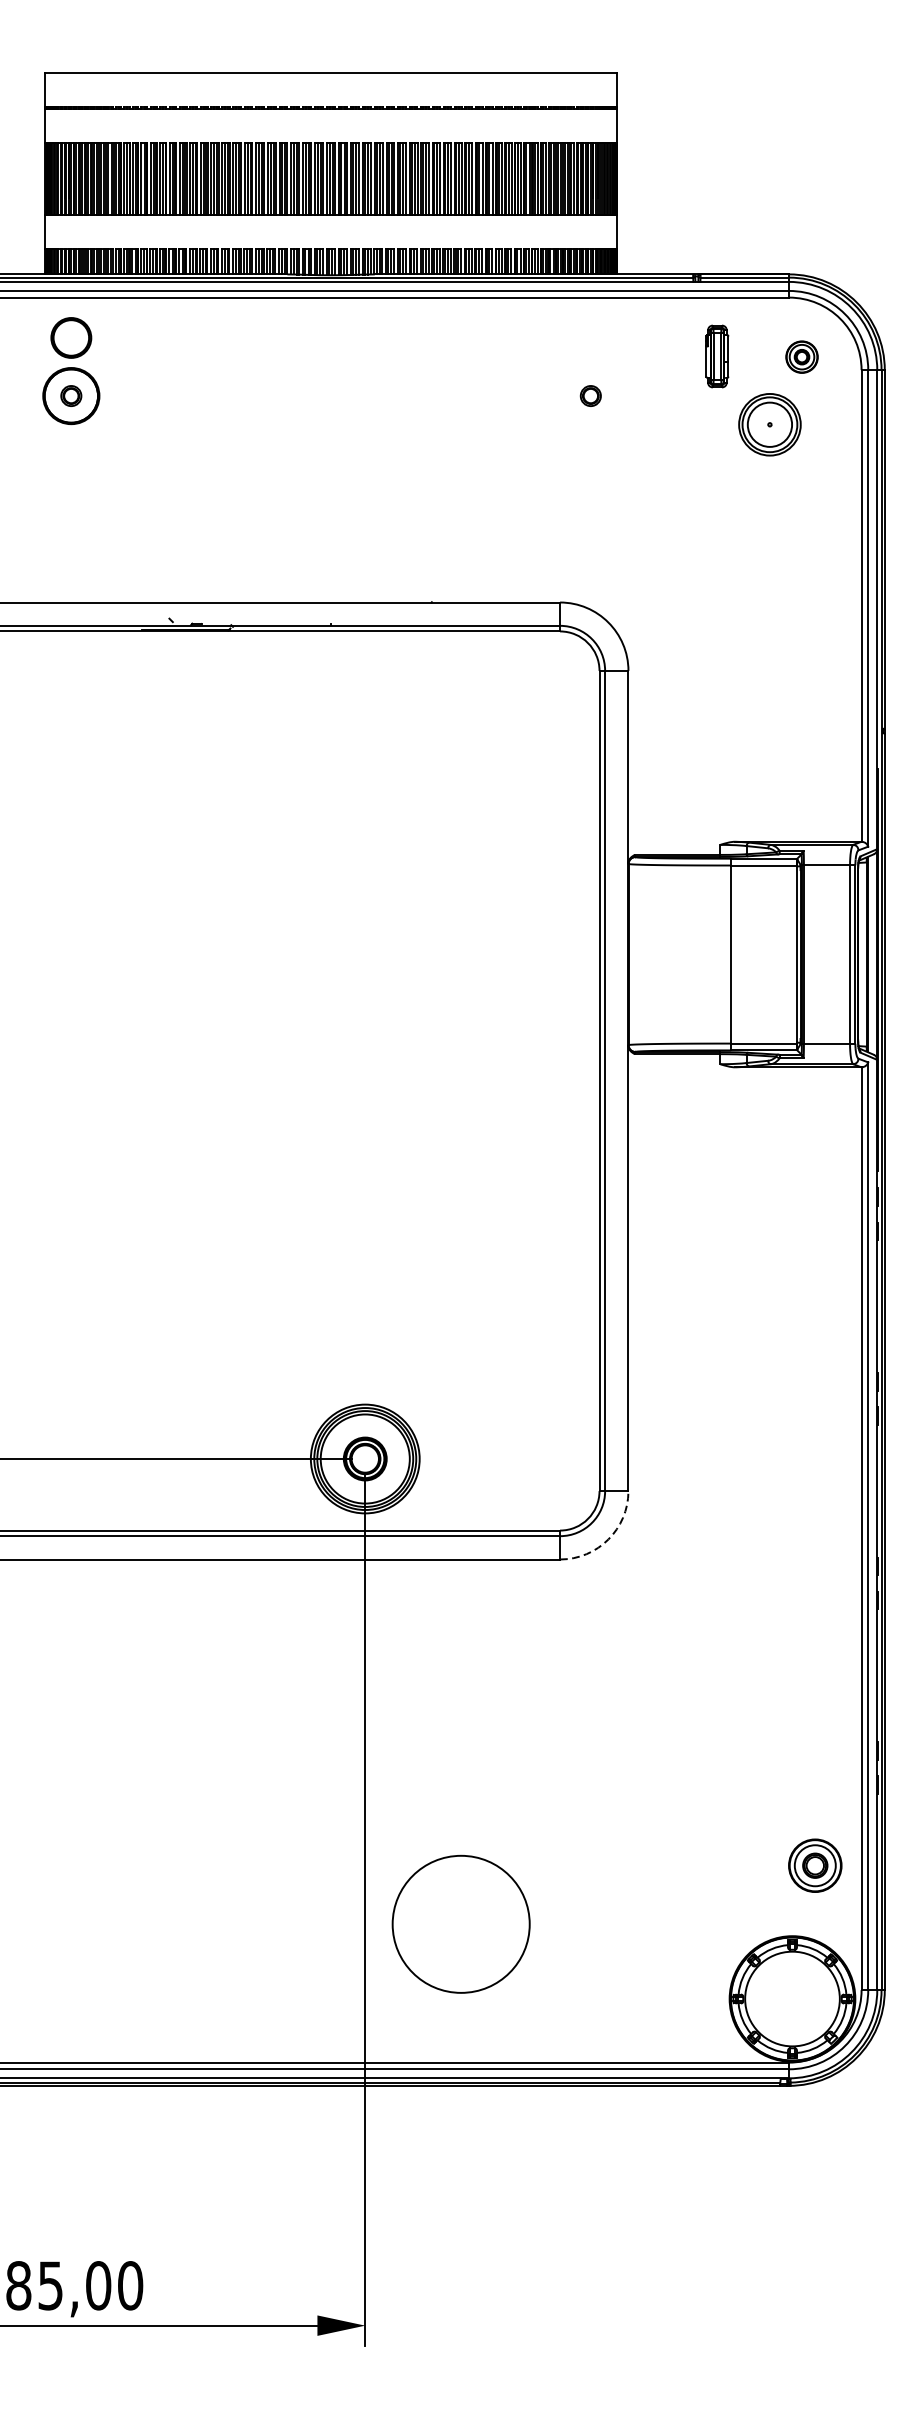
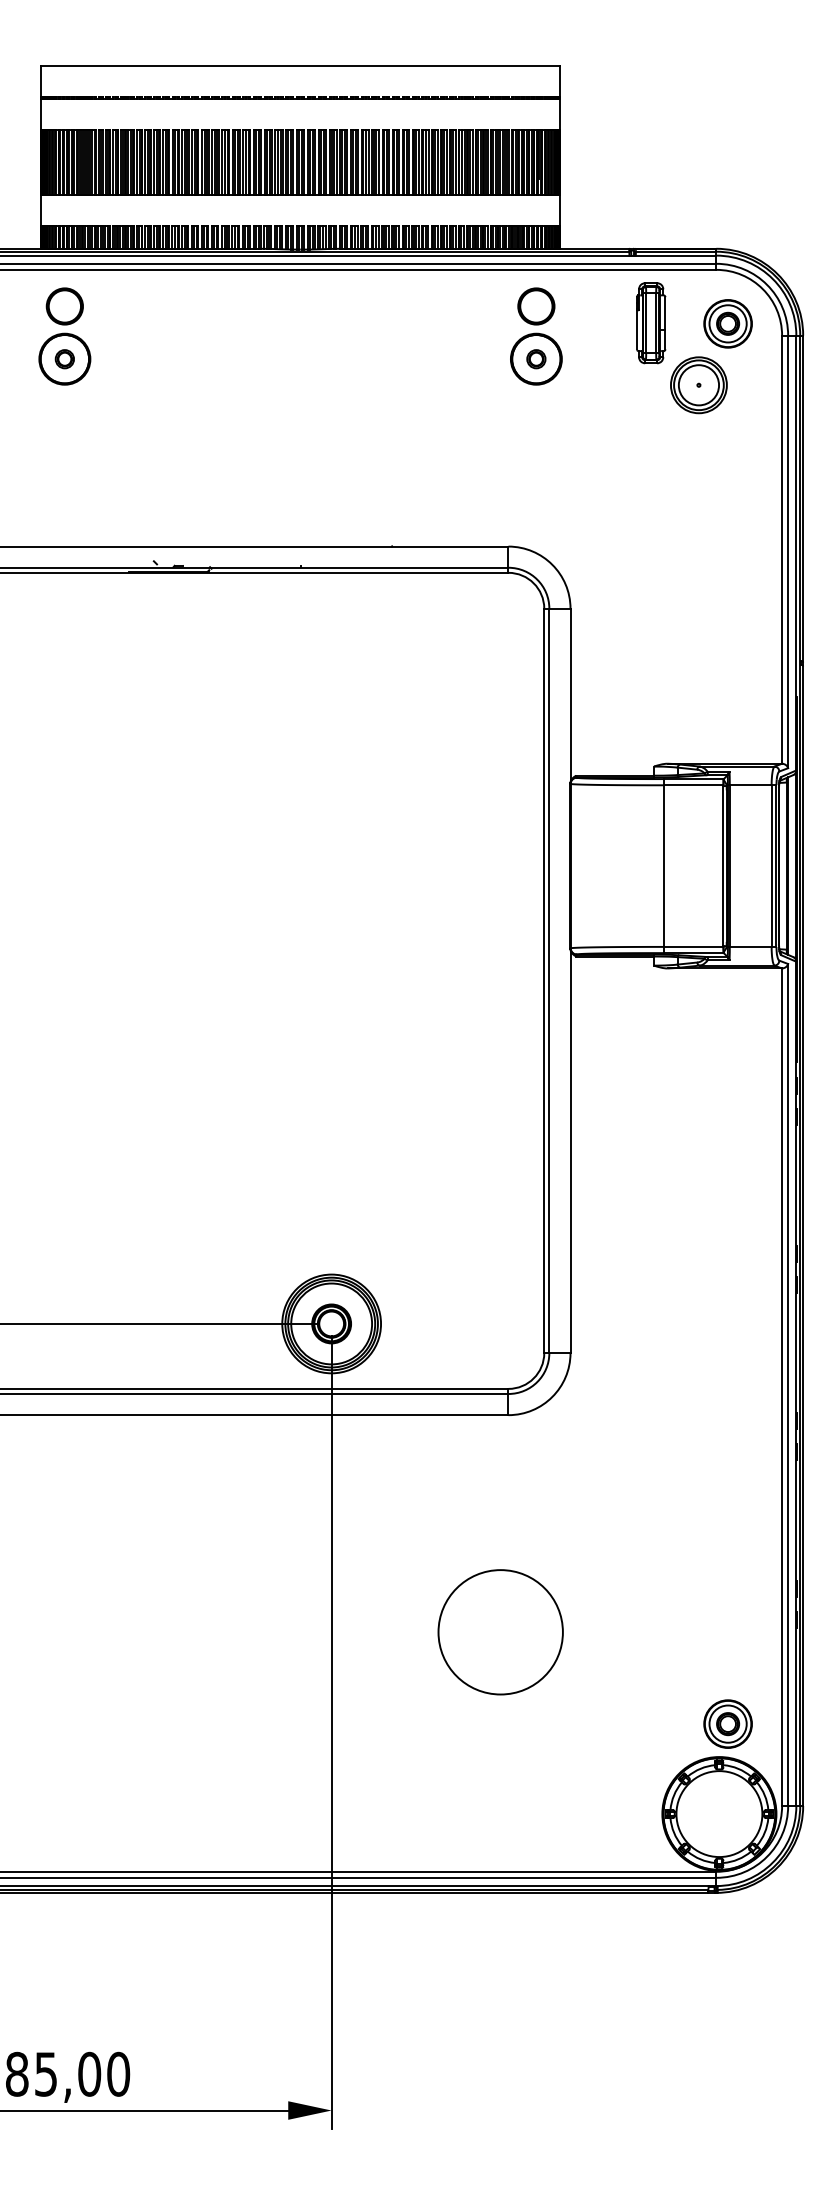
part: (717, 356) -> (651, 323), size x1.43
part: (801, 356) -> (727, 323), size x1.67
part: (590, 371) -> (536, 336), added
arc: (608, 1538) -> (552, 1396), dashed -> solid
part: (814, 1865) -> (727, 1723), moved
circle: (460, 1924) -> (500, 1632), moved

